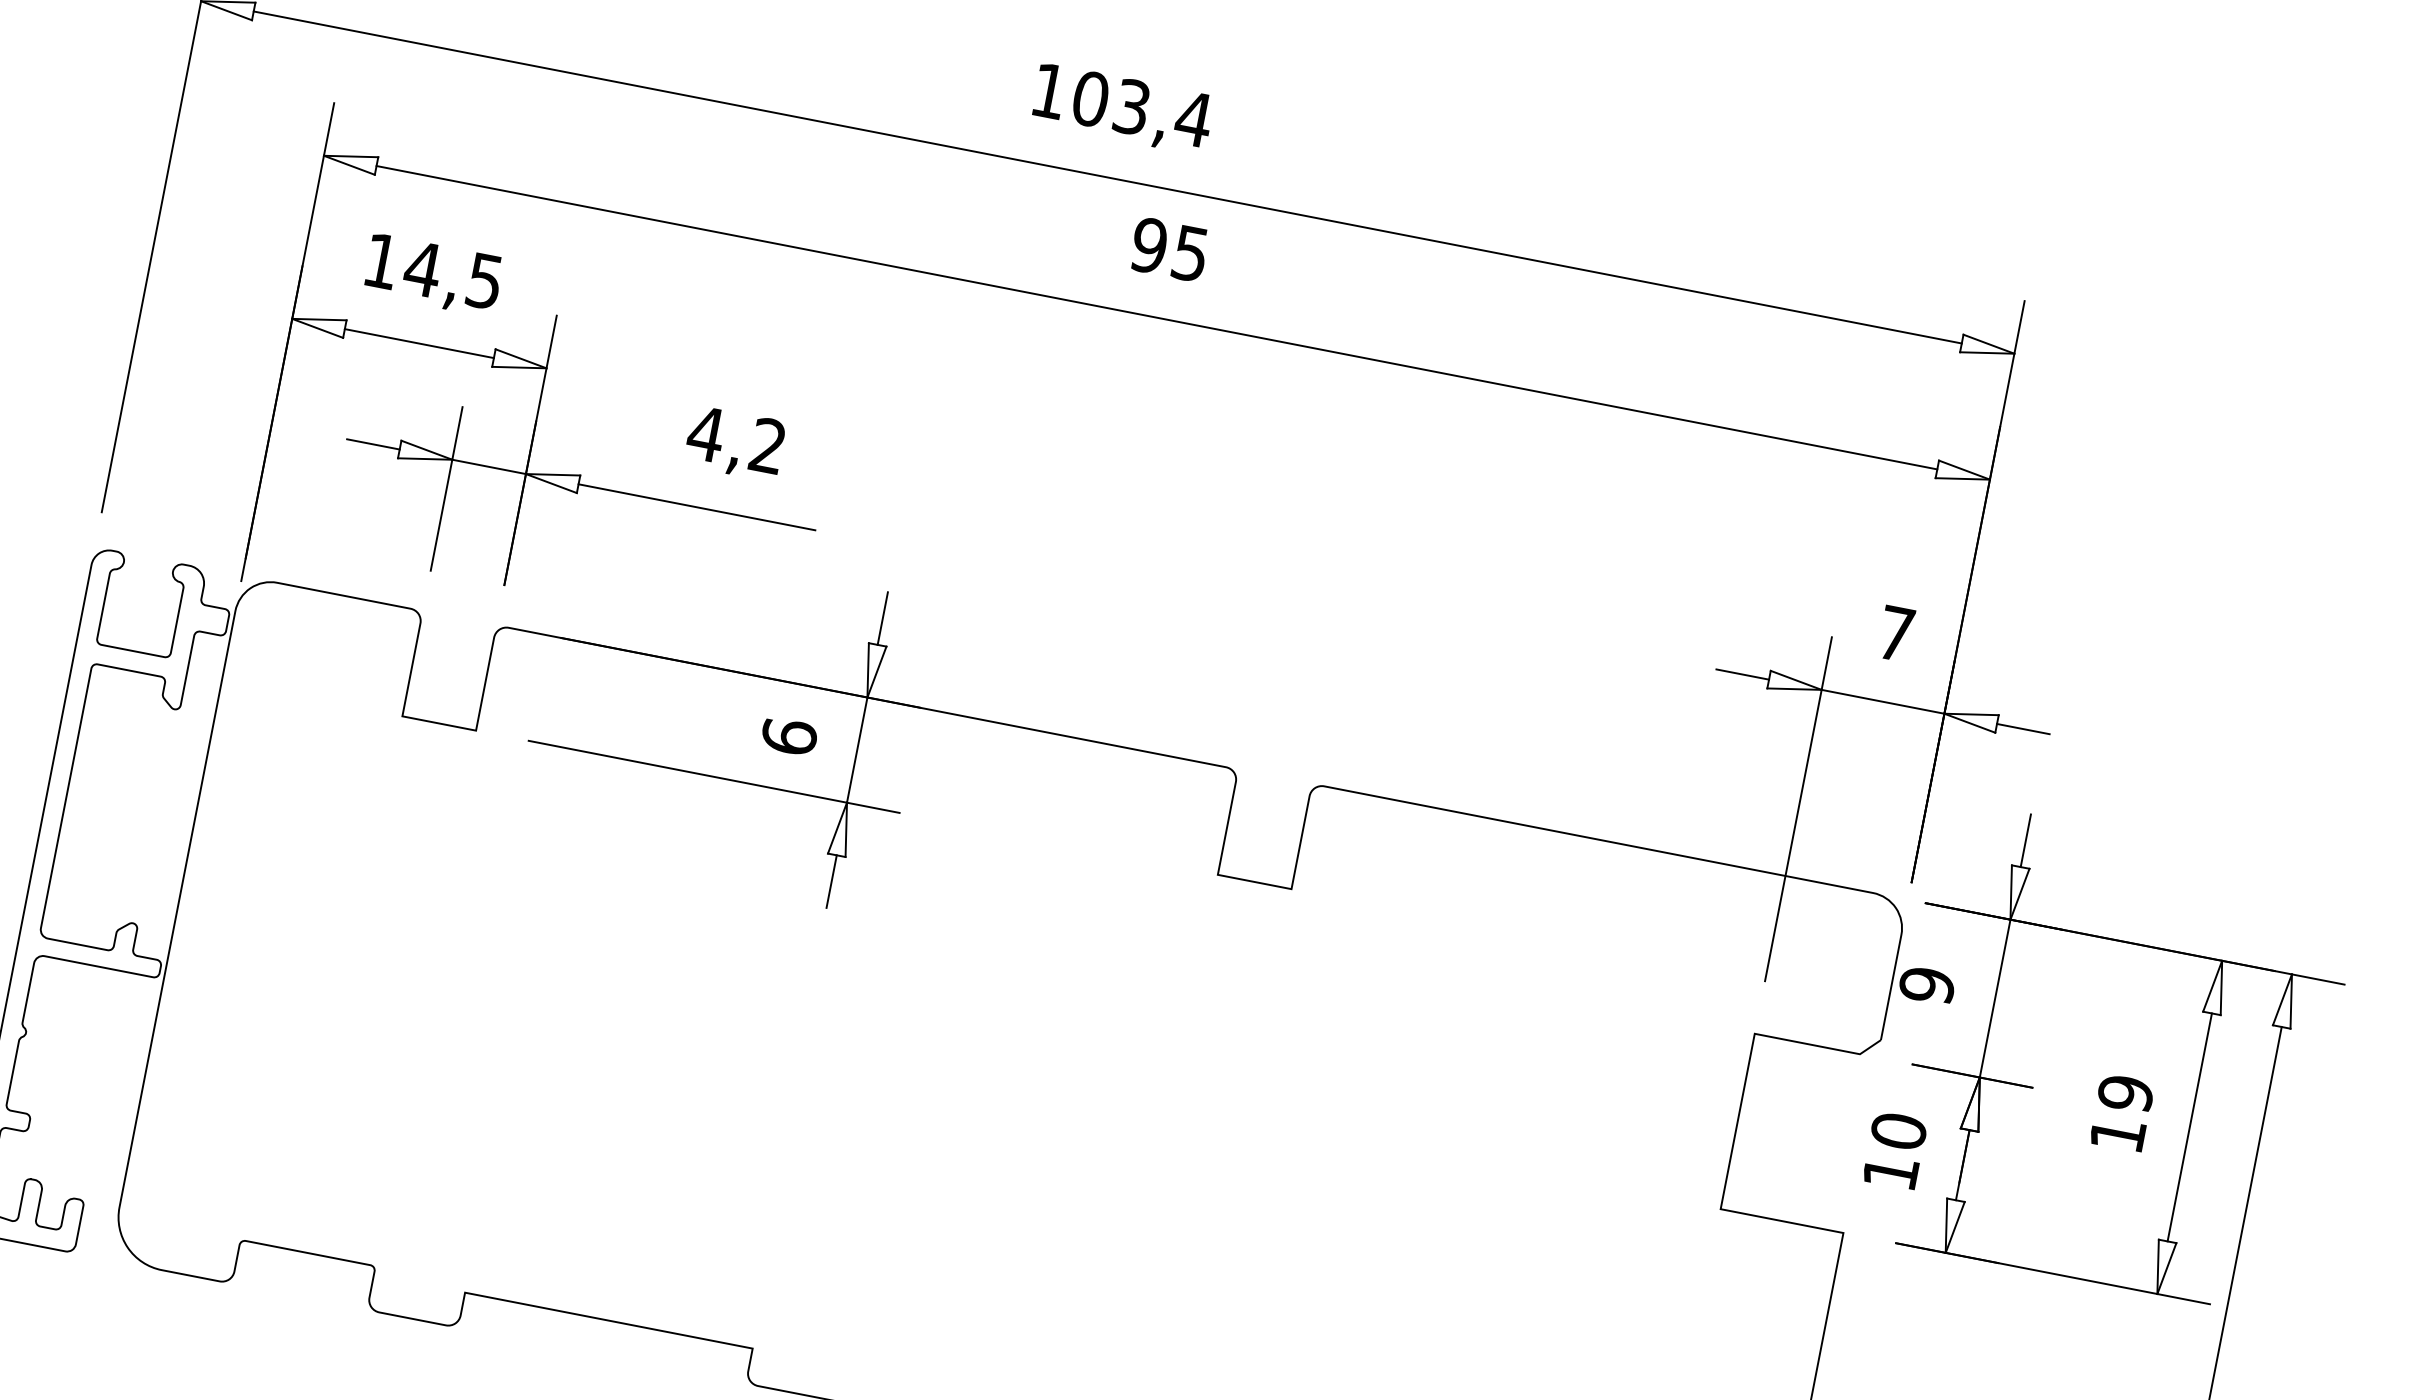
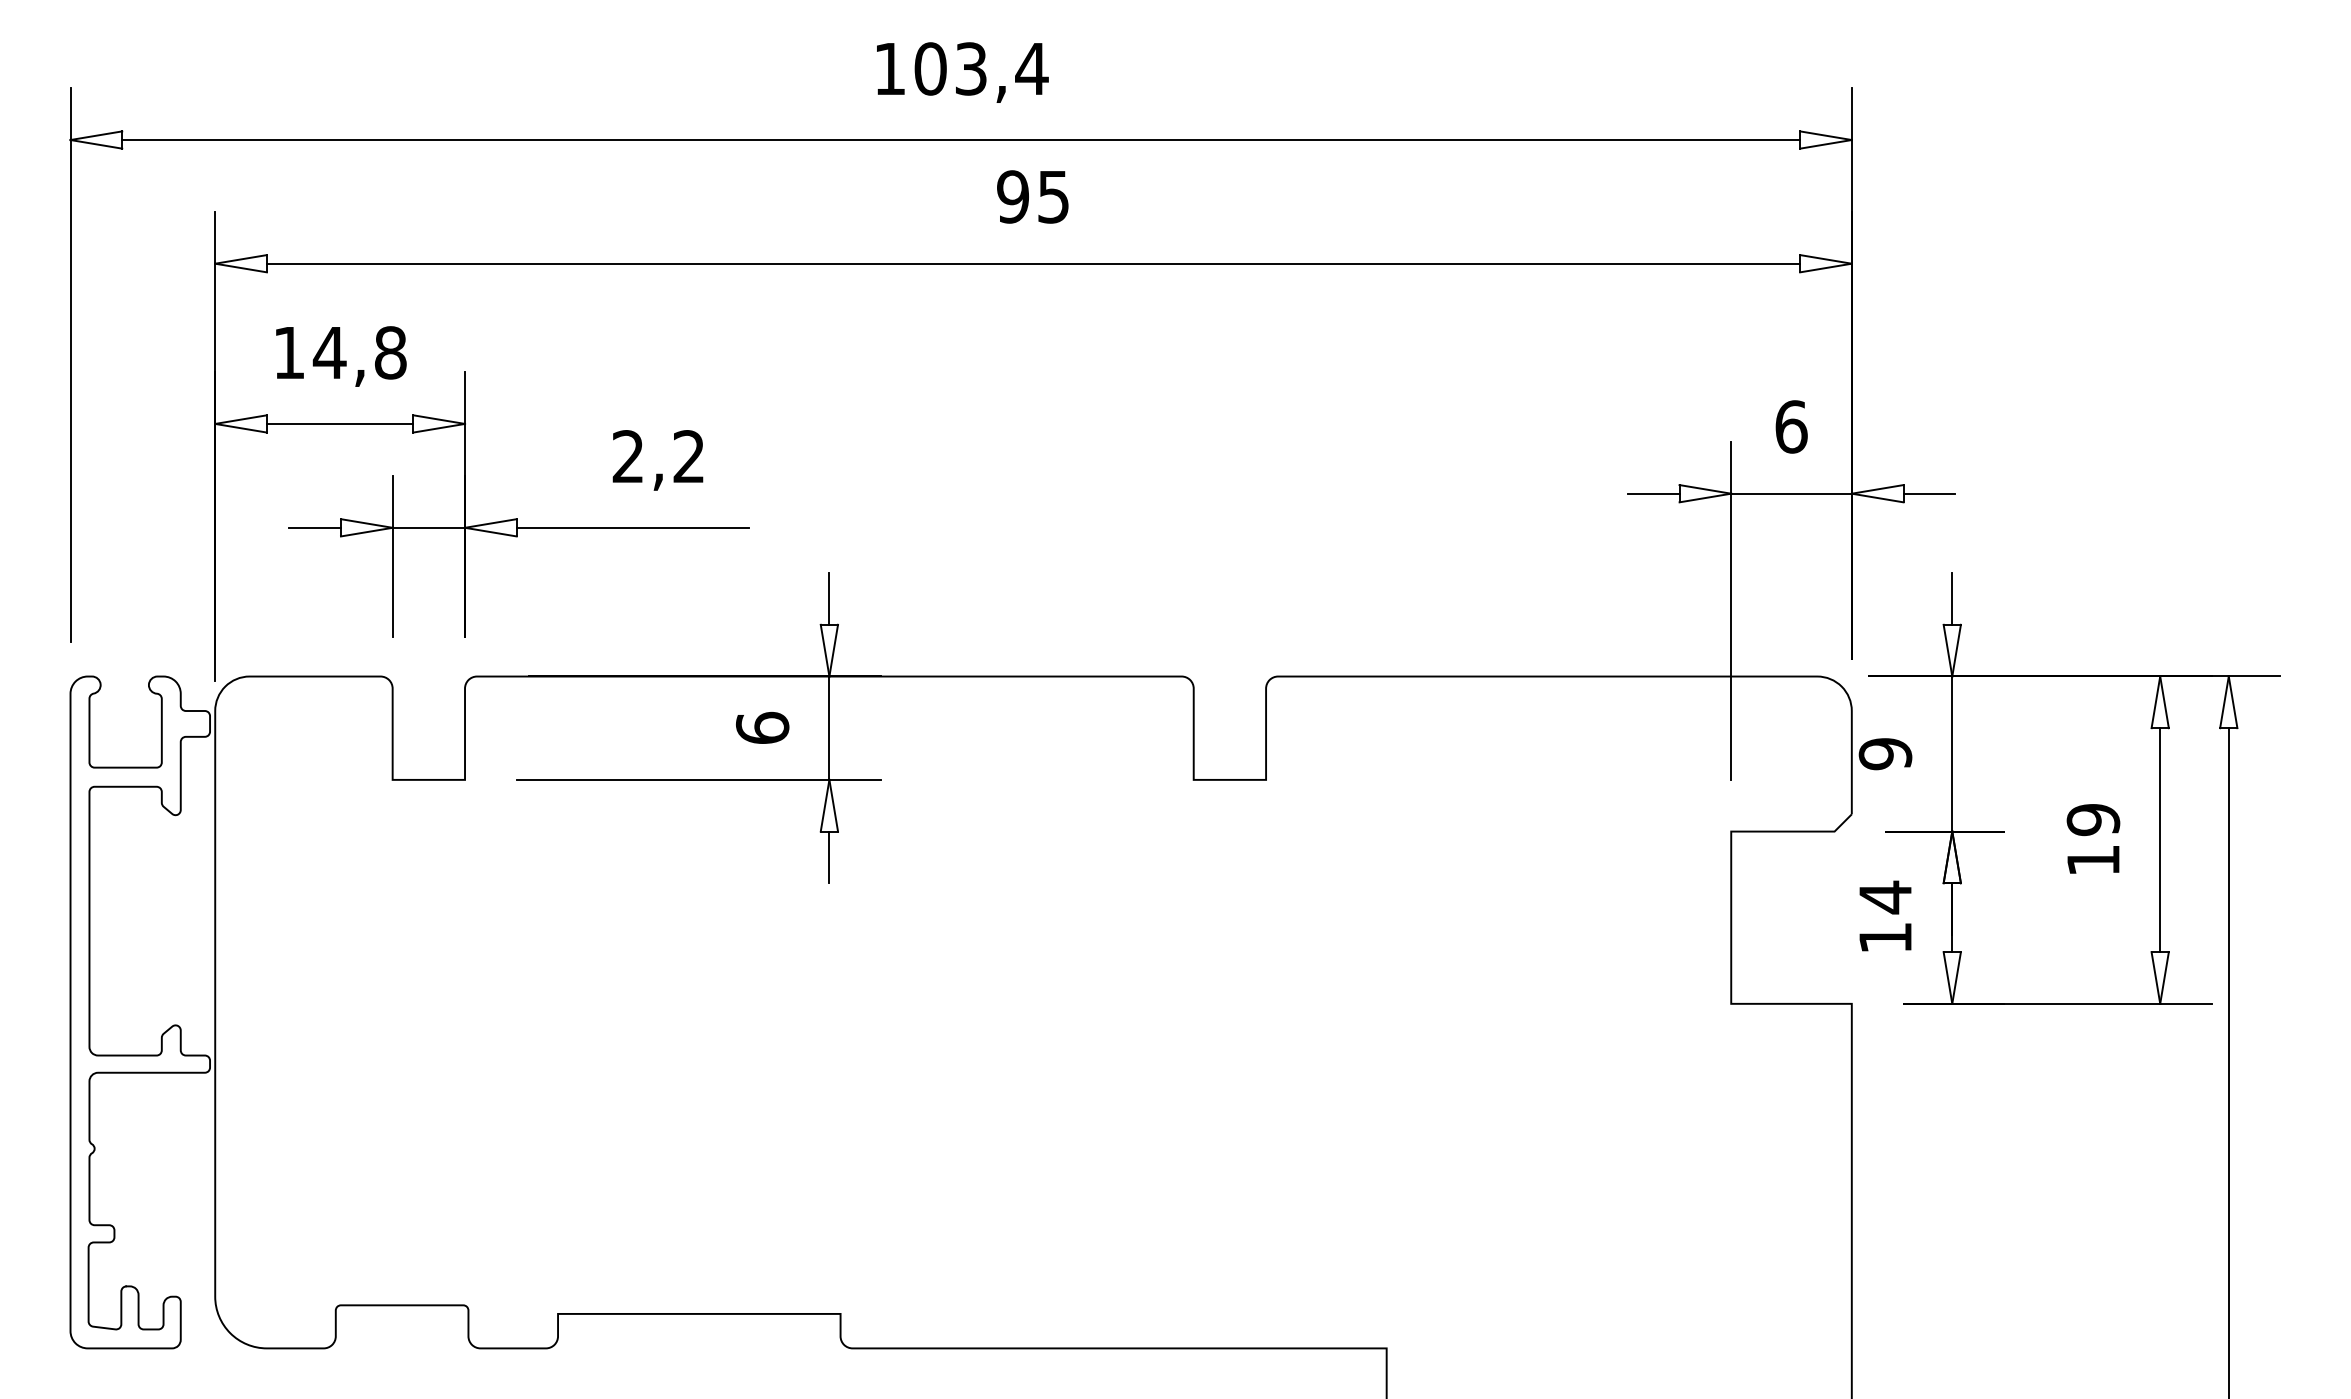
text: (484, 280) -> (390, 352), 14,5 -> 14,8
text: (706, 433) -> (628, 456), 4,2 -> 2,2
text: (1896, 633) -> (1791, 426), 7 -> 6
text: (1898, 1131) -> (1885, 897), 10 -> 14

